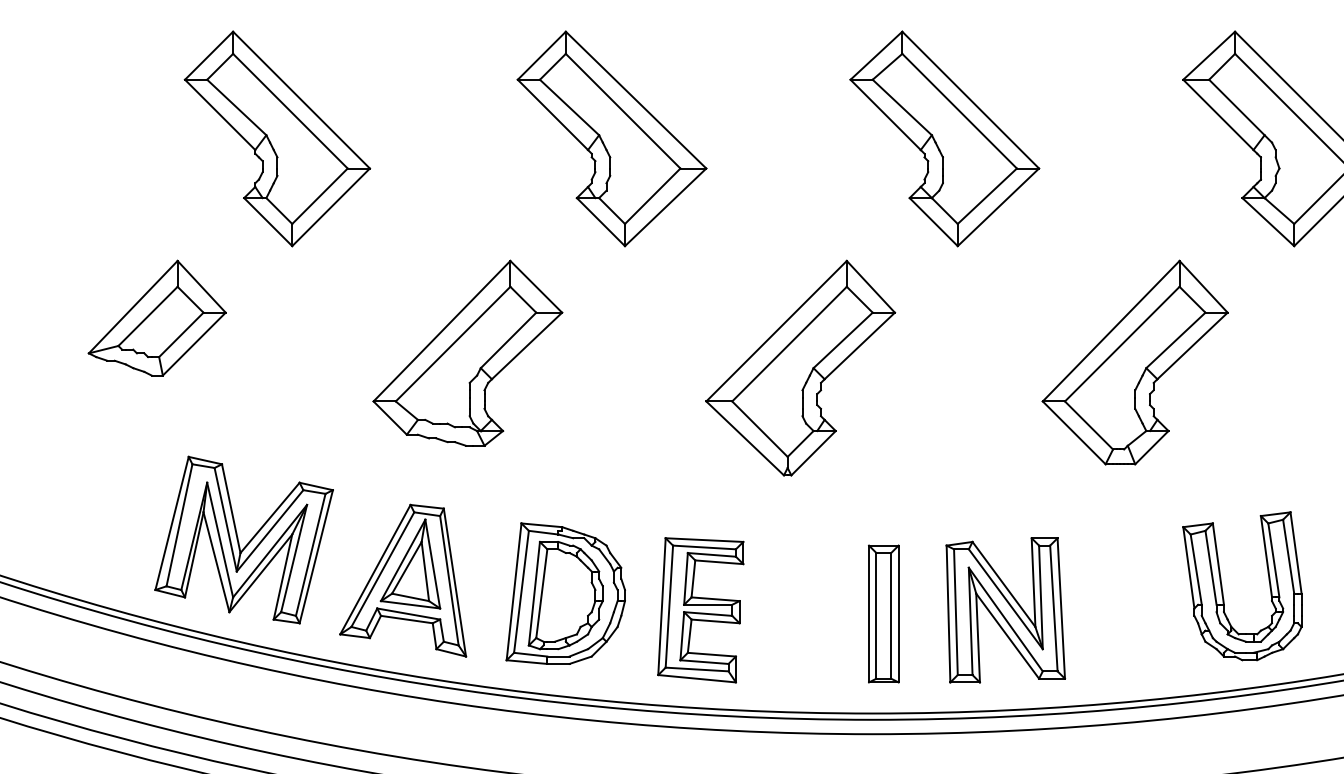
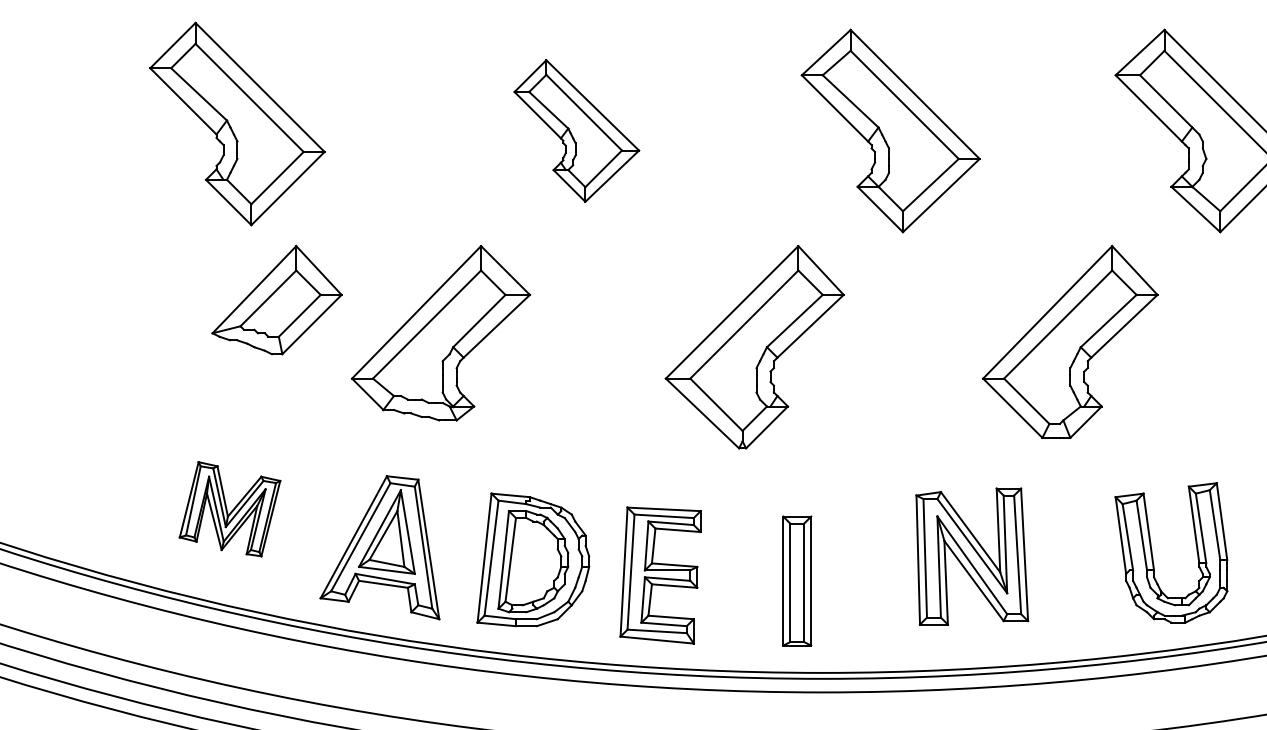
part: (277, 138) -> (237, 123), moved
part: (611, 138) -> (576, 130), size x0.7
part: (156, 318) -> (276, 300), moved
part: (243, 539) -> (229, 508), size x0.6
part: (1006, 610) -> (972, 556), moved
part: (884, 613) -> (797, 580), moved

